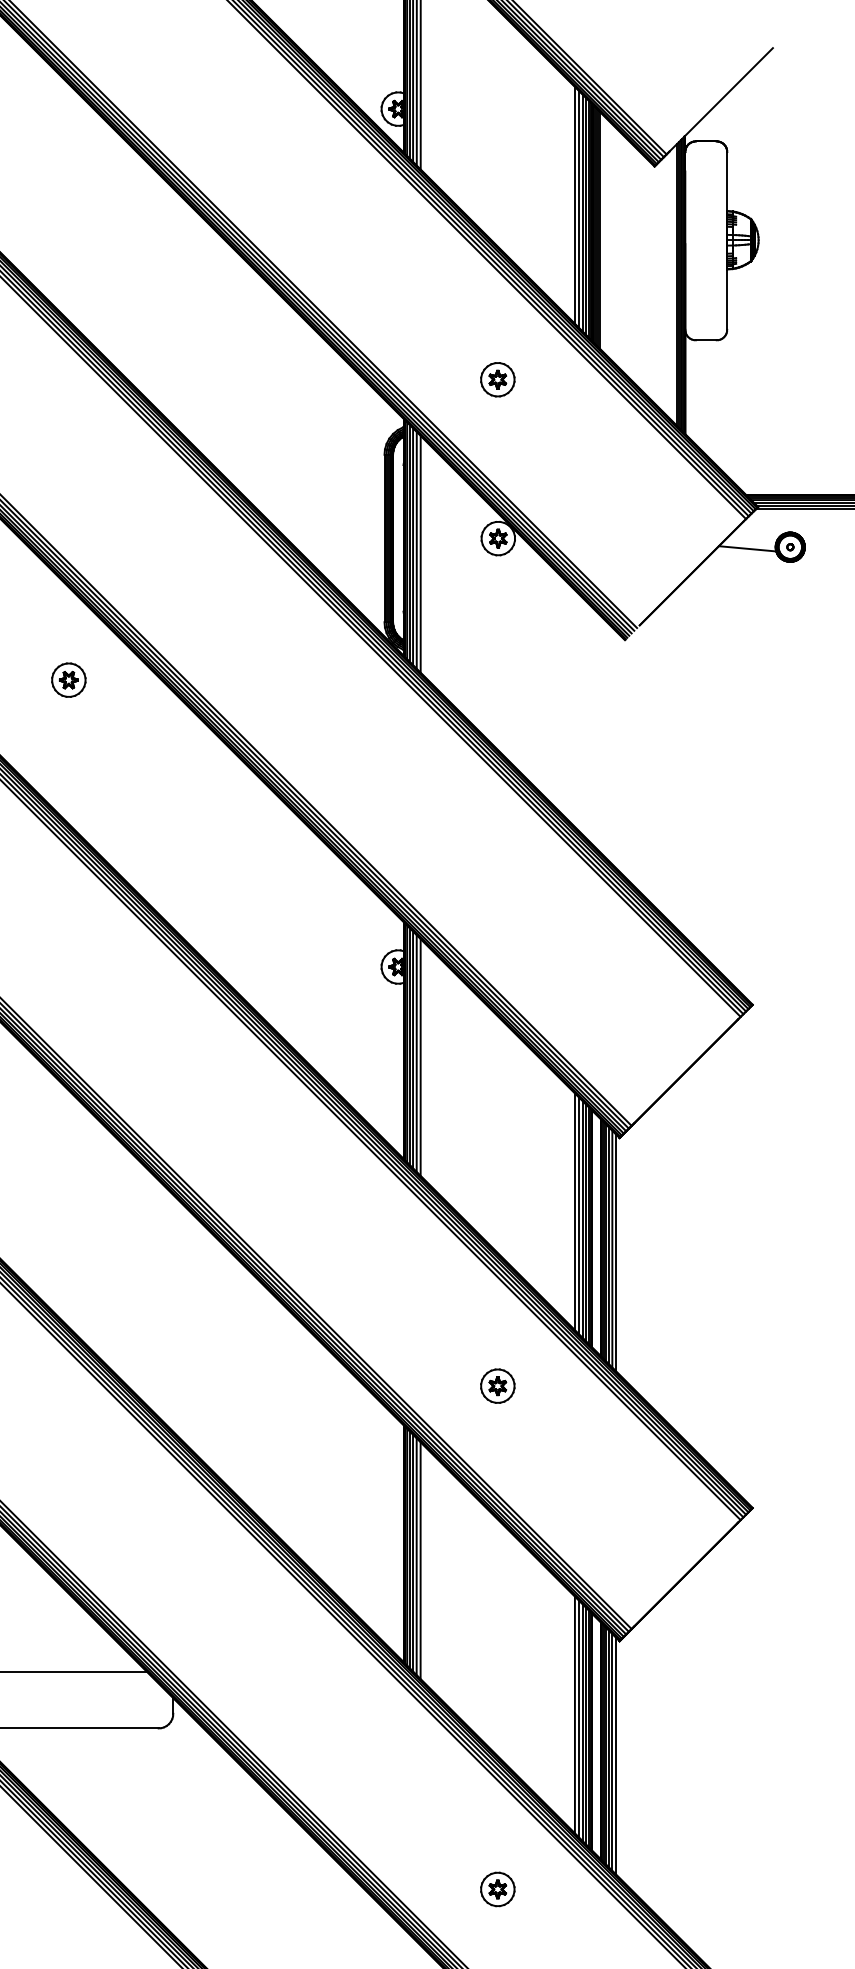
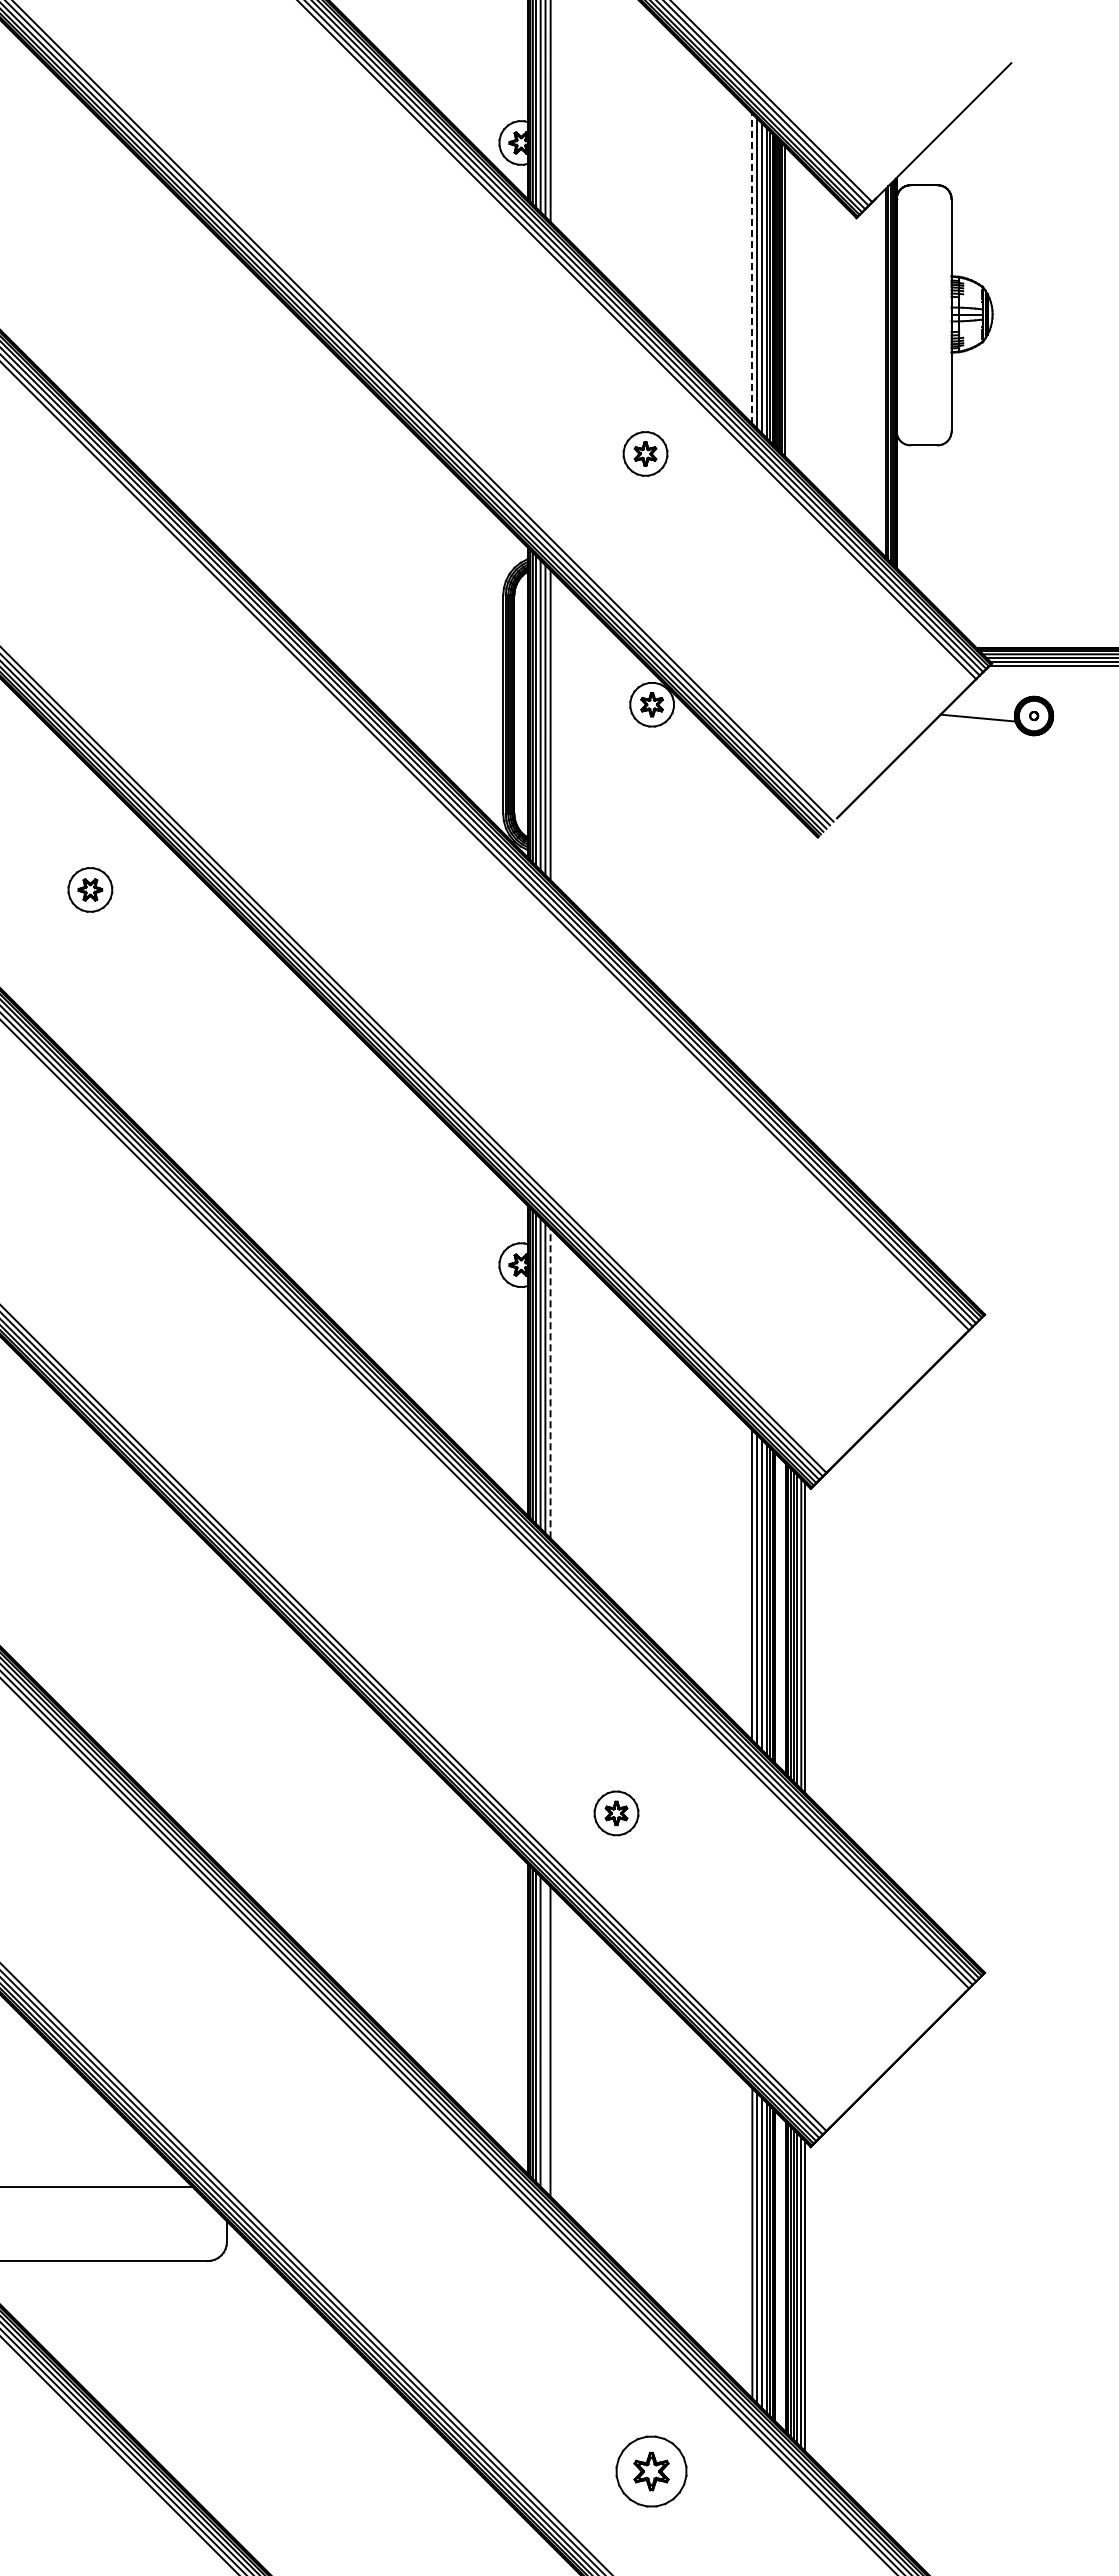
line: (575, 205) -> (752, 268), solid -> dashed
part: (497, 379) -> (645, 453), moved
line: (420, 1057) -> (550, 1383), solid -> dashed
part: (497, 1386) -> (616, 1813), moved
line: (416, 1556) -> (545, 2036), removed
part: (497, 1889) -> (651, 2471), size x1.6

